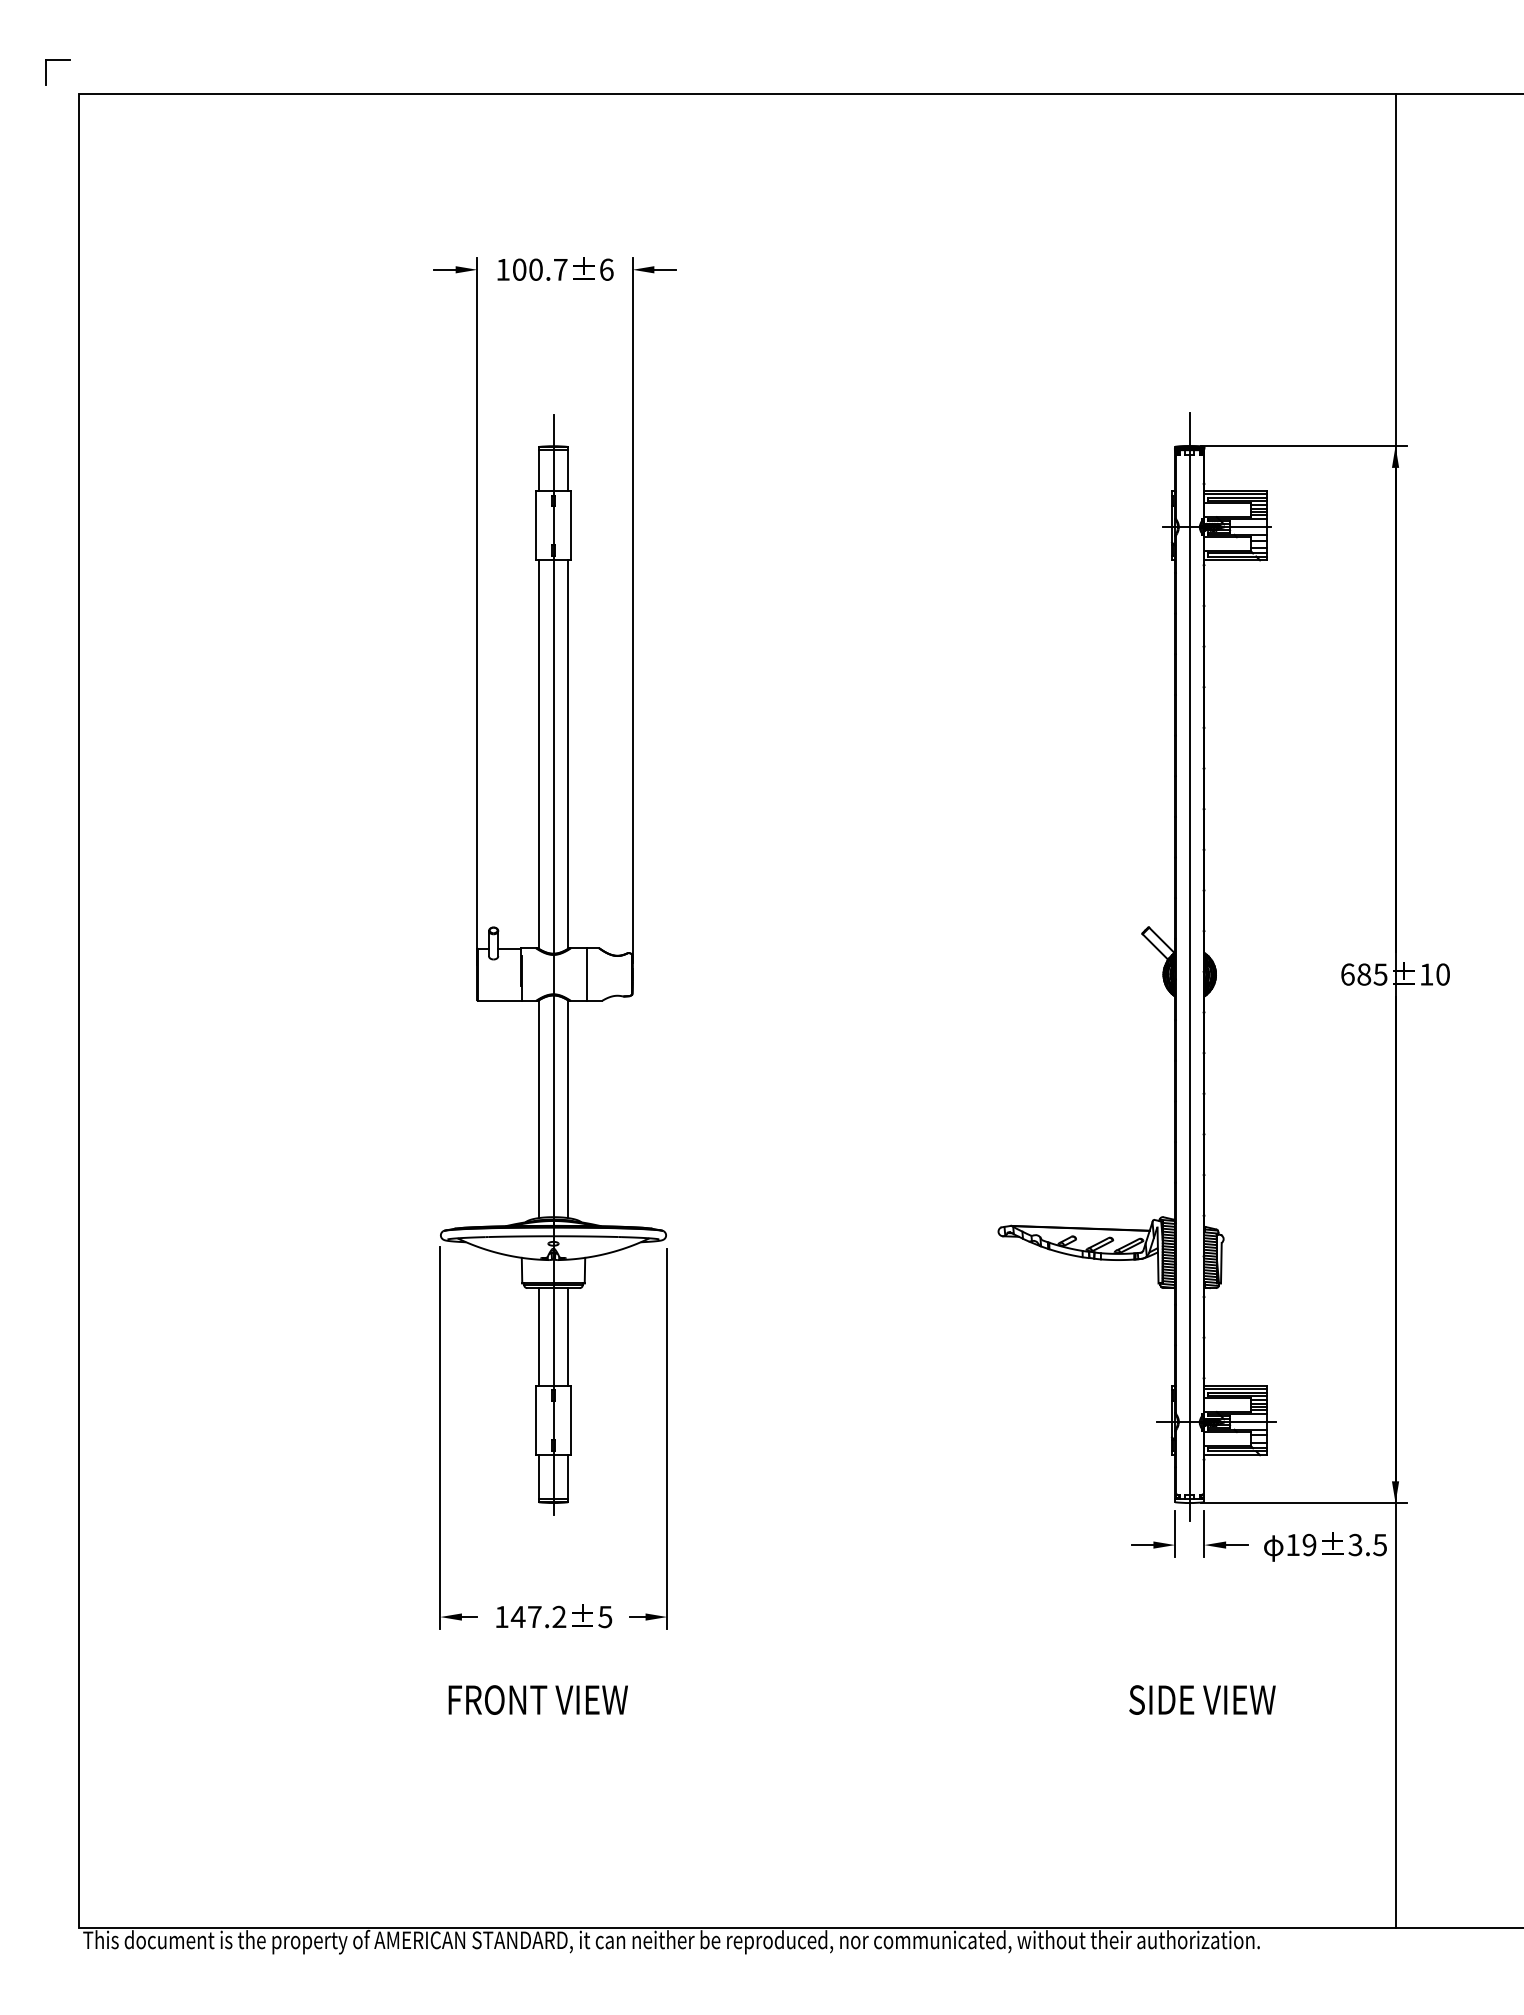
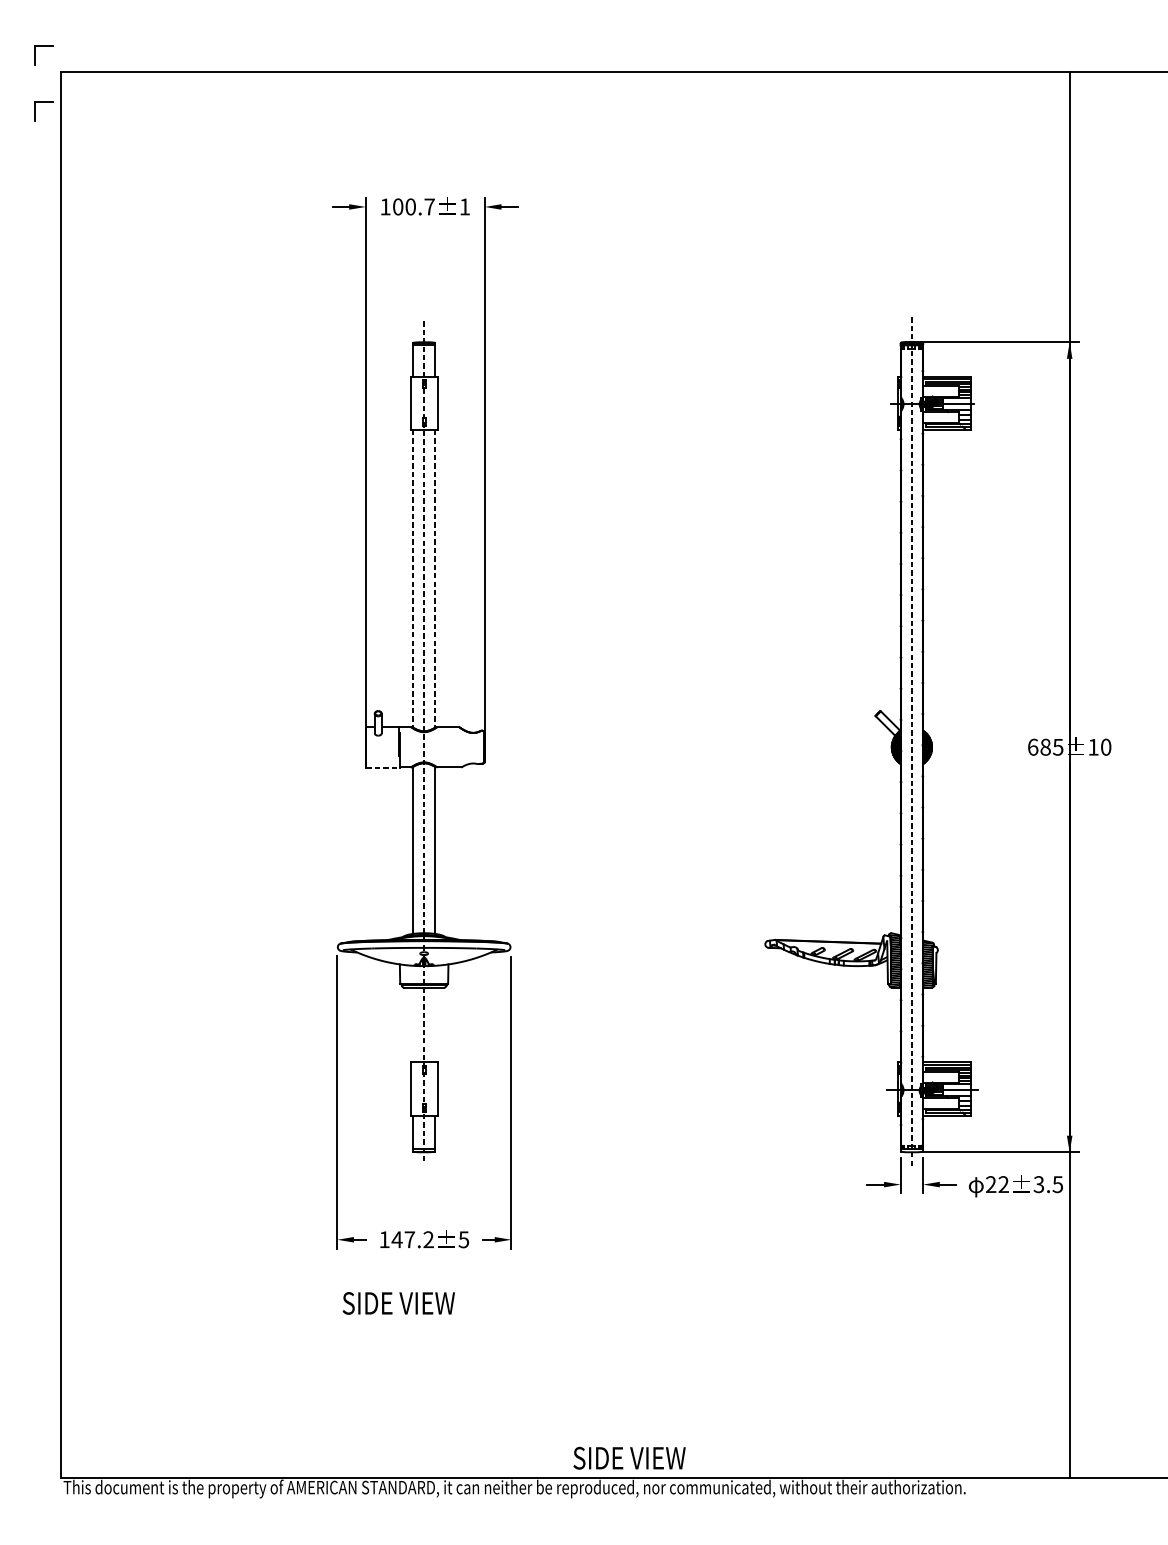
part: (46, 145) -> (35, 111), added
text: (606, 269) -> (464, 206), 6 -> 1
line: (538, 755) -> (412, 579), solid -> dashed
line: (568, 755) -> (435, 579), solid -> dashed
line: (553, 964) -> (424, 739), solid -> dashed
line: (1189, 966) -> (911, 741), solid -> dashed
line: (586, 974) -> (449, 747), removed
line: (500, 1001) -> (383, 767), solid -> dashed
line: (538, 1336) -> (412, 1024), removed
line: (568, 1336) -> (435, 1024), removed
text: (1301, 1544) -> (997, 1184), 19 -> 22
text: (537, 1699) -> (411, 1302), FRONT VIEW -> SIDE VIEW
text: (1202, 1699) -> (629, 1457), moved

